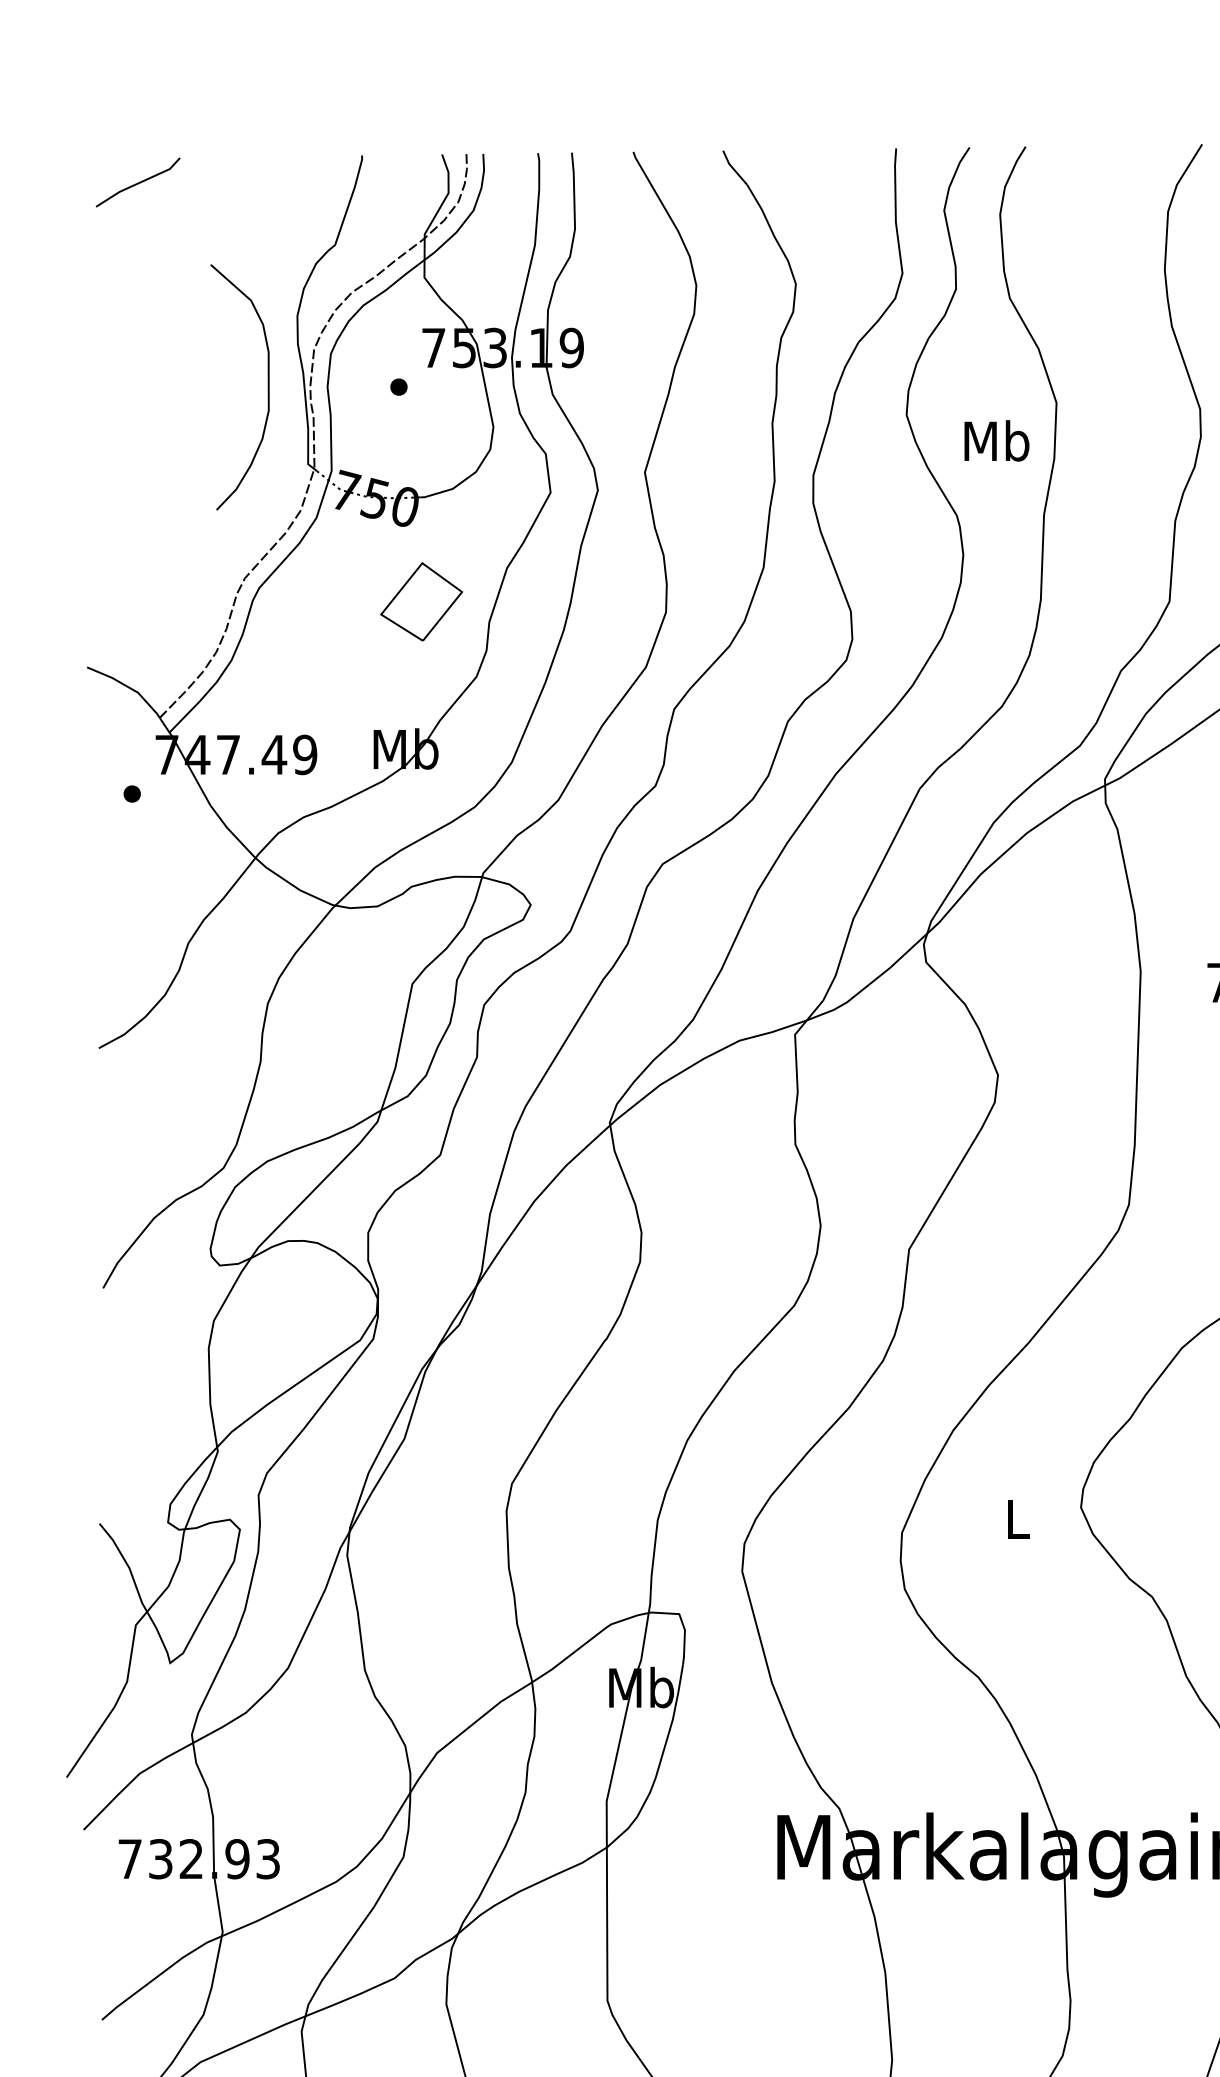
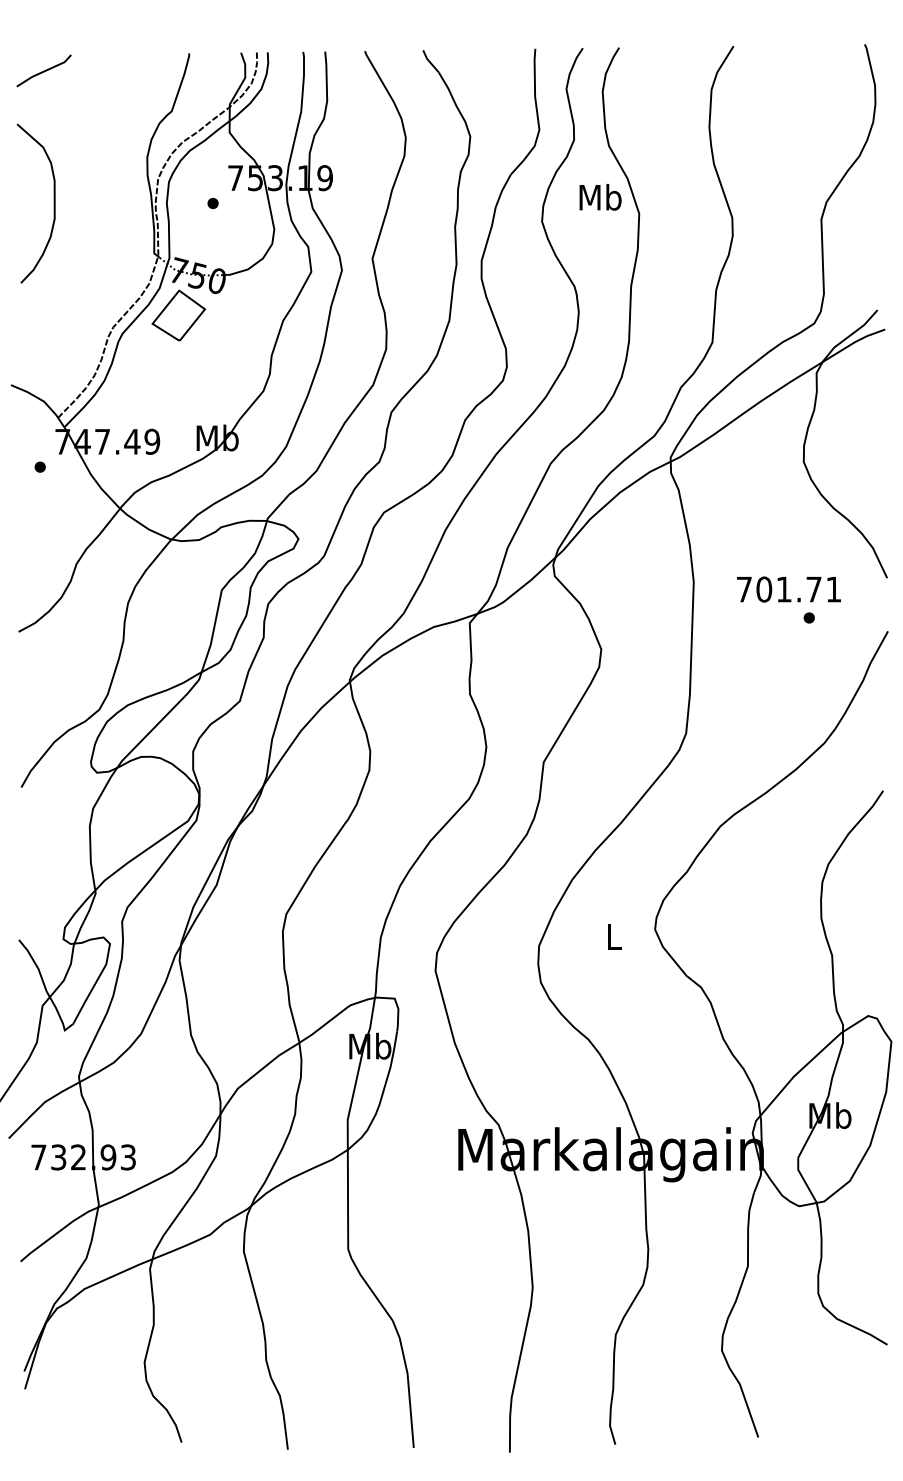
curve: (266, 387) -> (53, 203), moved
text: (996, 441) -> (600, 197), moved
part: (421, 601) -> (178, 315), moved

